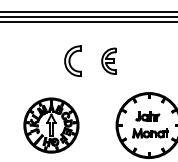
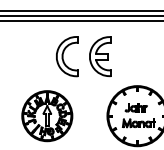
part: (72, 61) -> (66, 56), size x1.43
part: (108, 61) -> (100, 56), size x1.67

